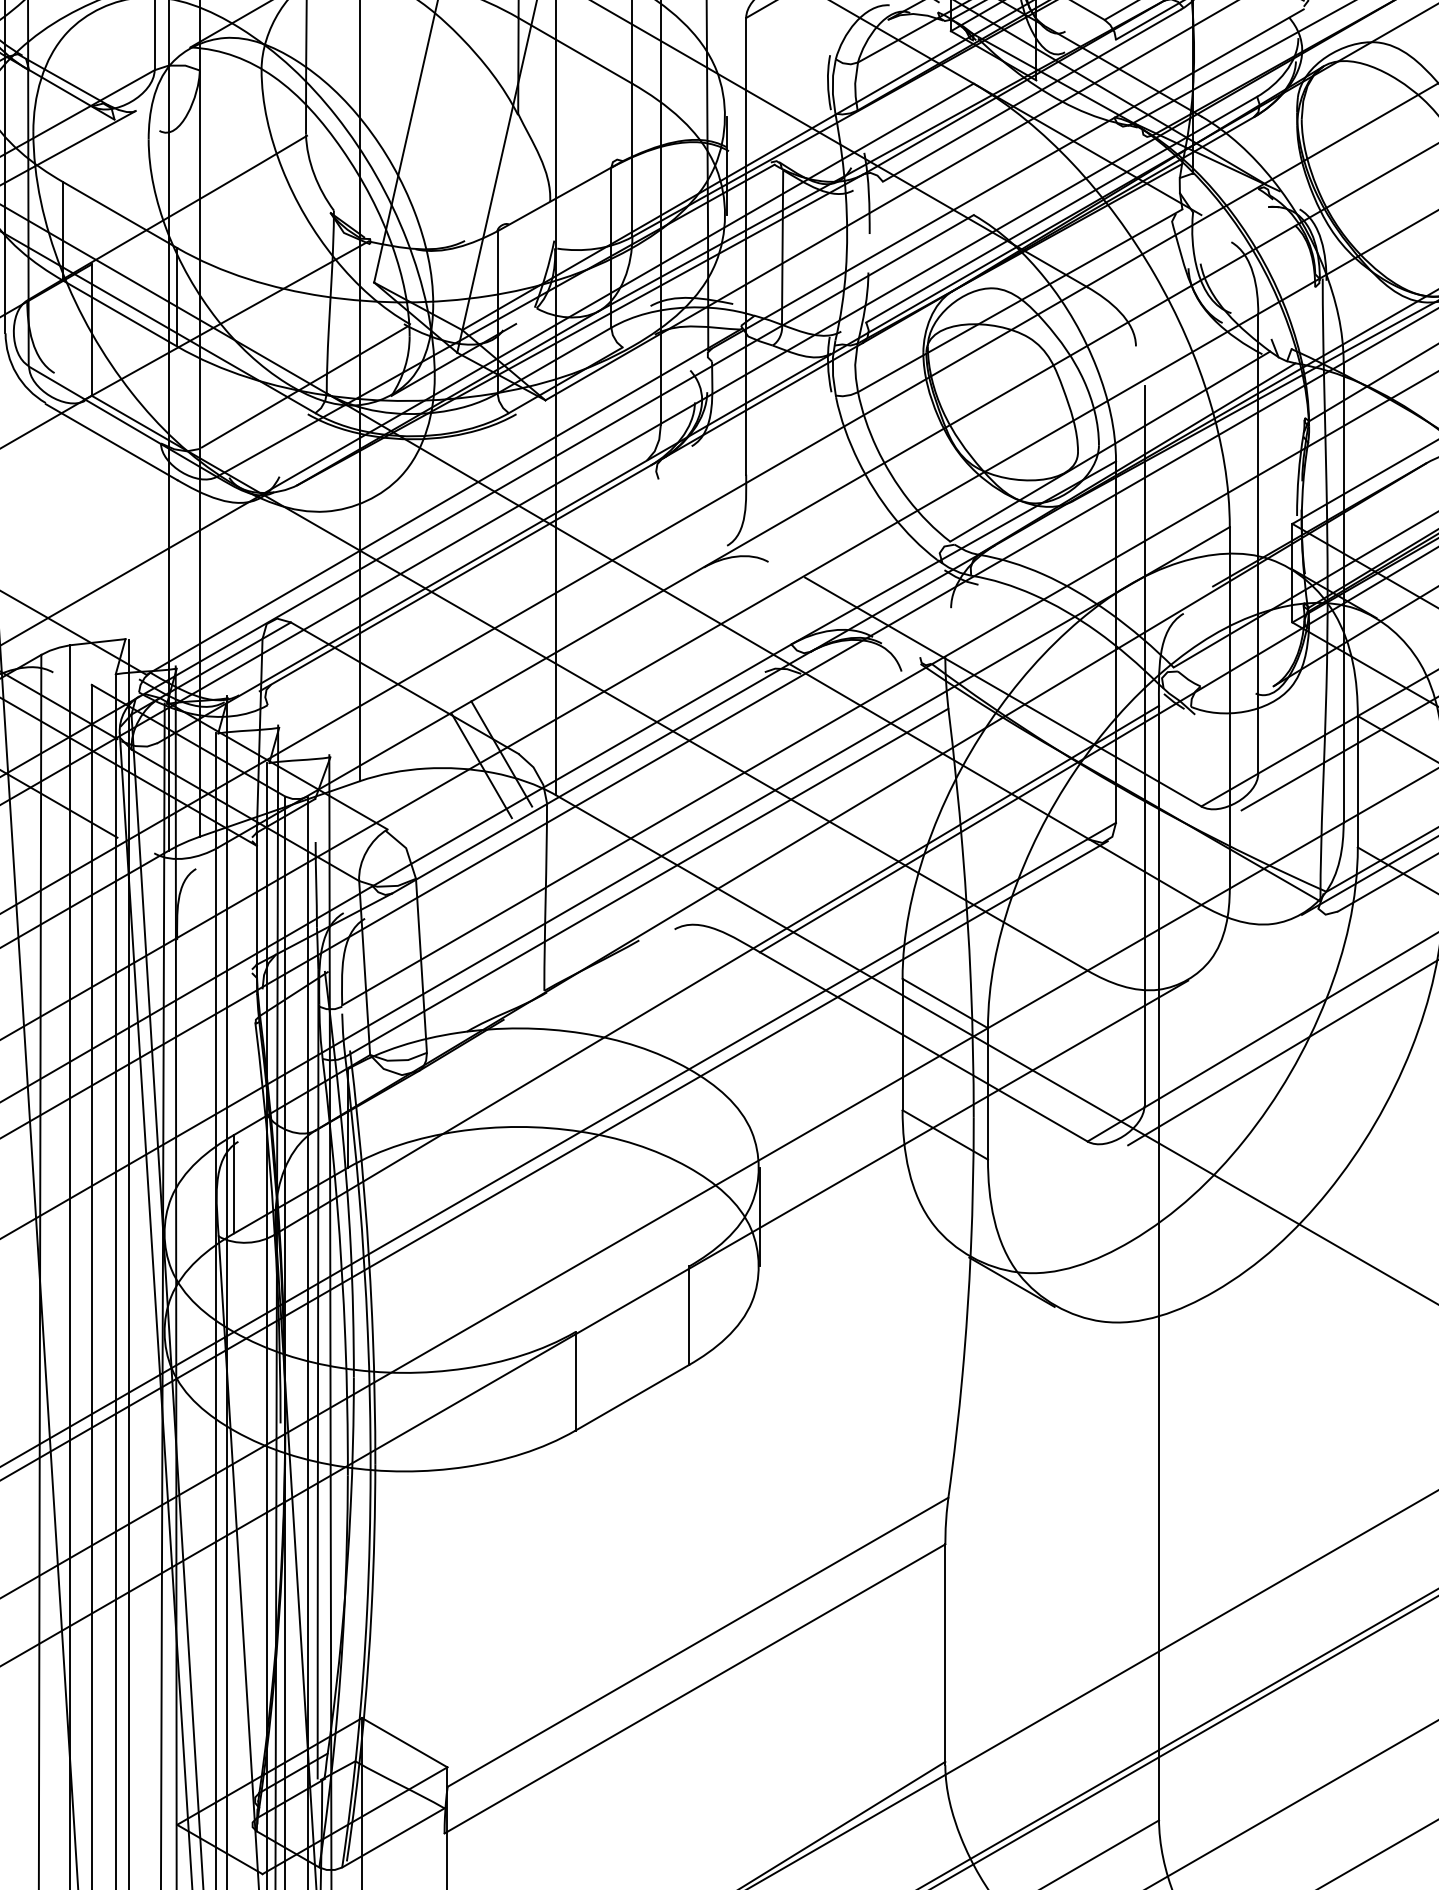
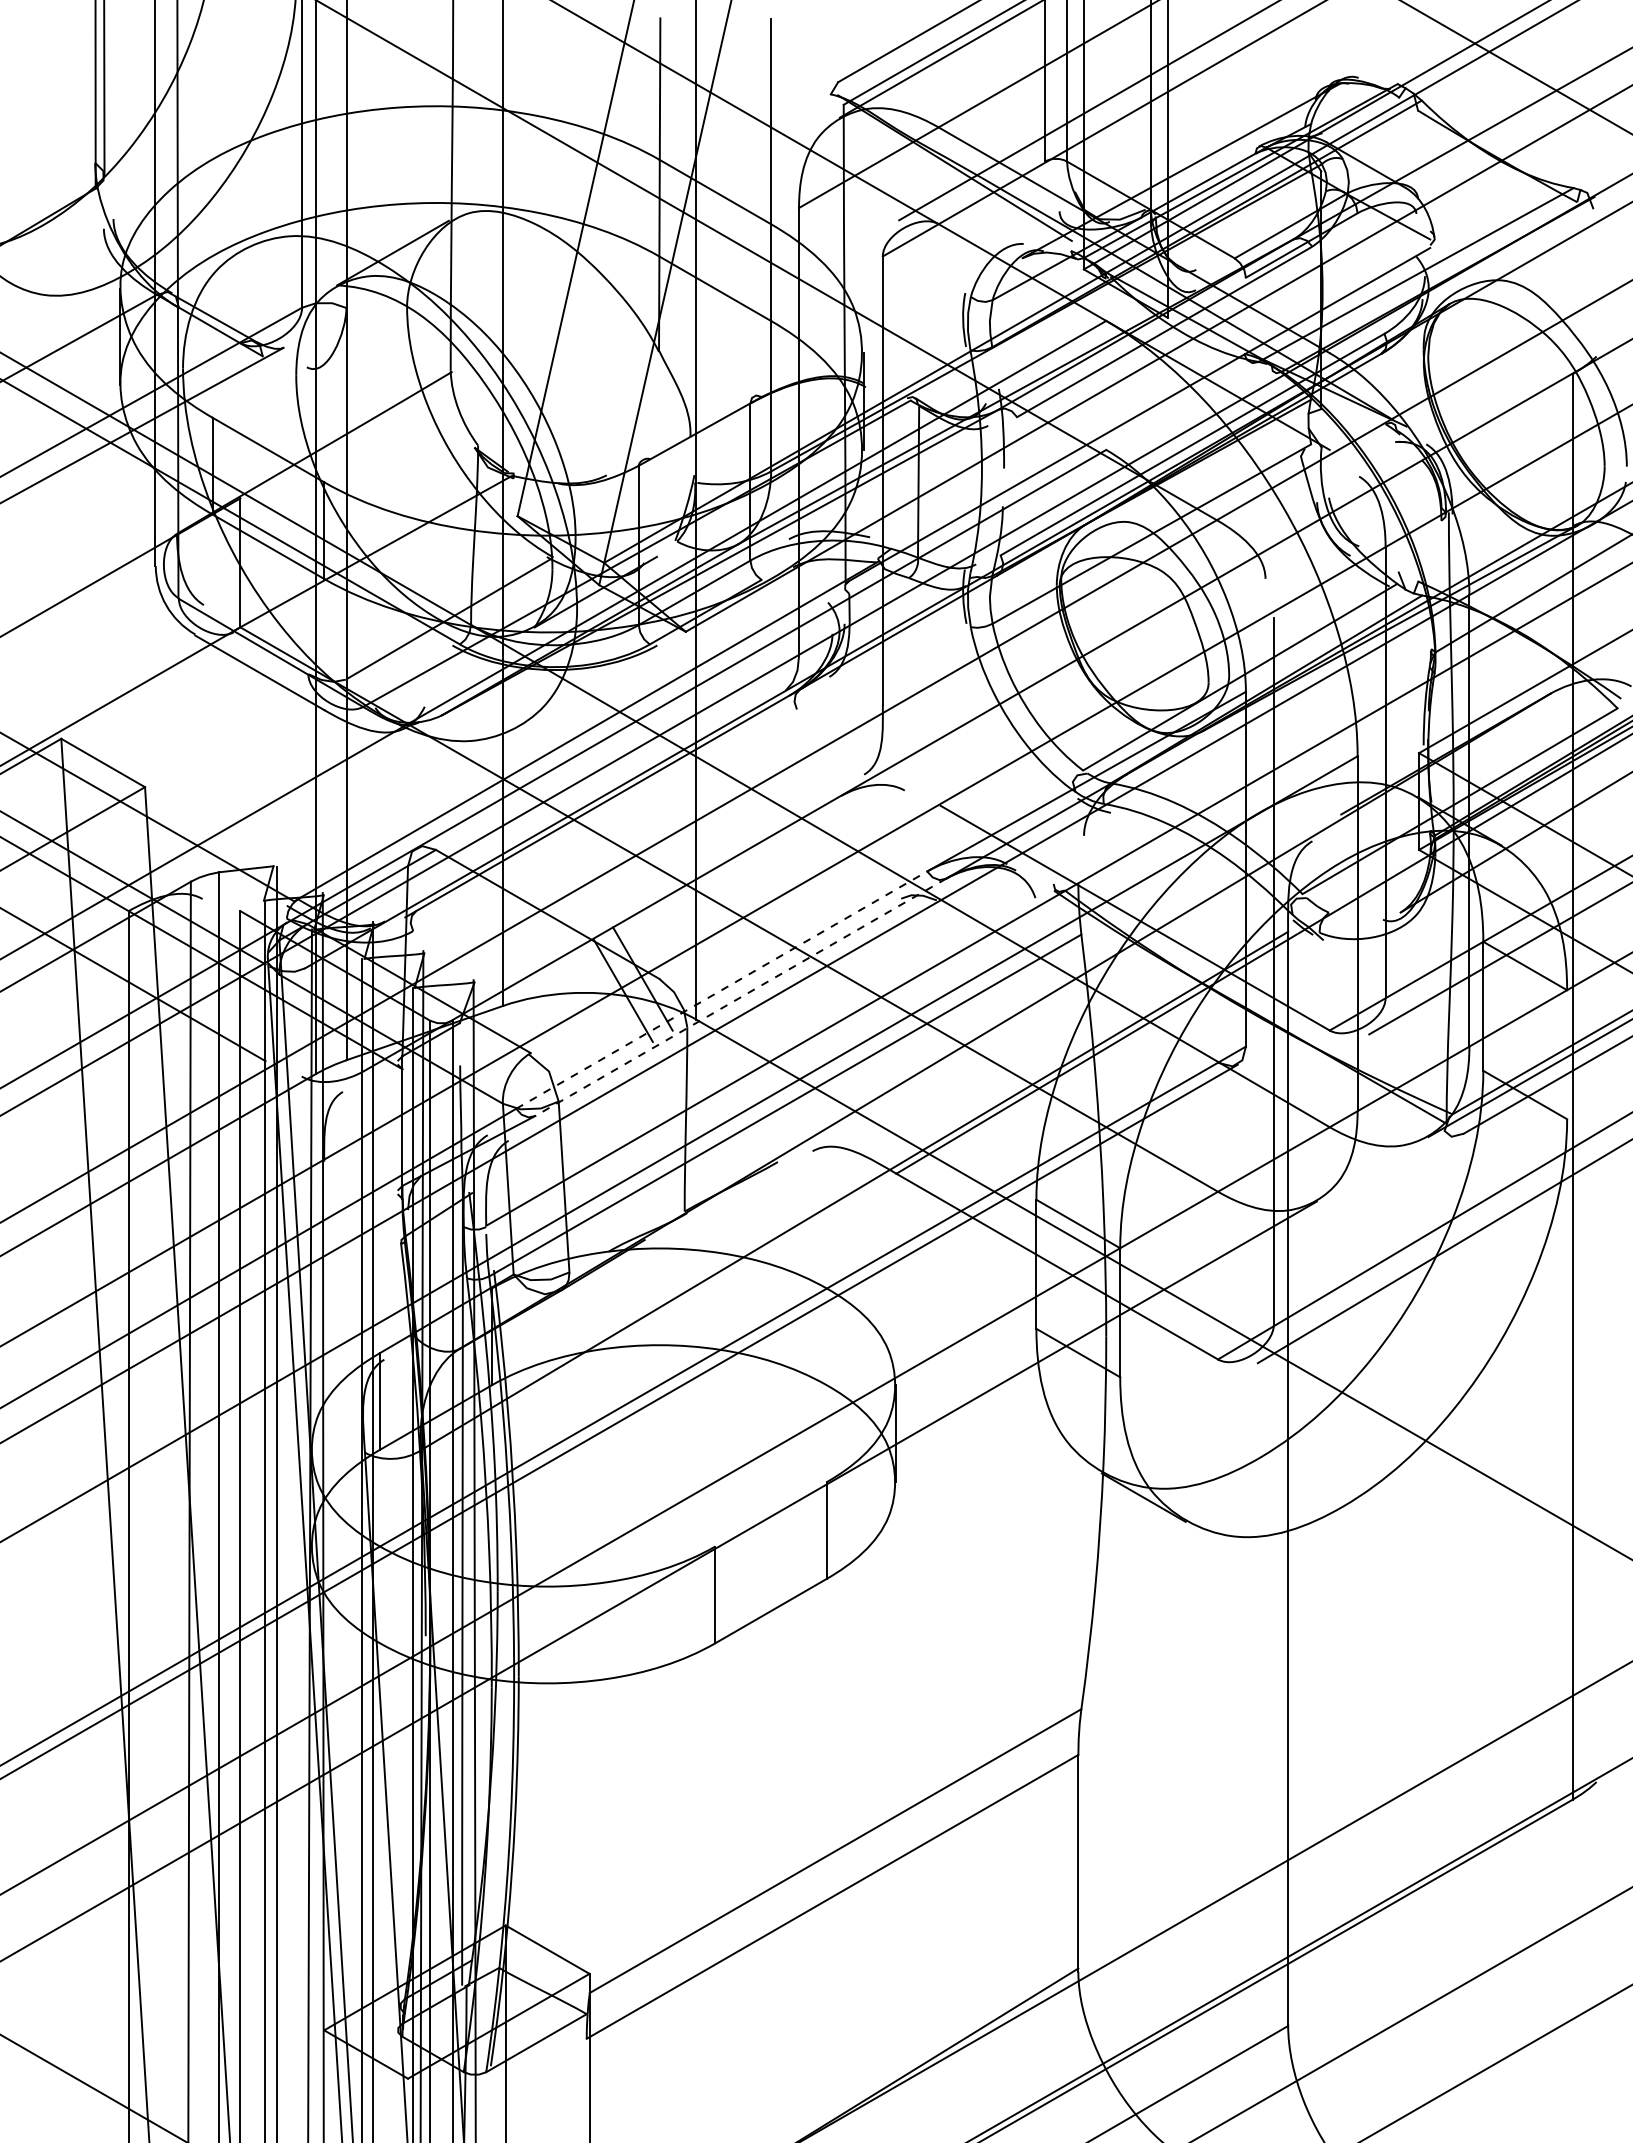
line: (582, 764) -> (722, 989), solid -> dashed
line: (601, 772) -> (740, 997), solid -> dashed

